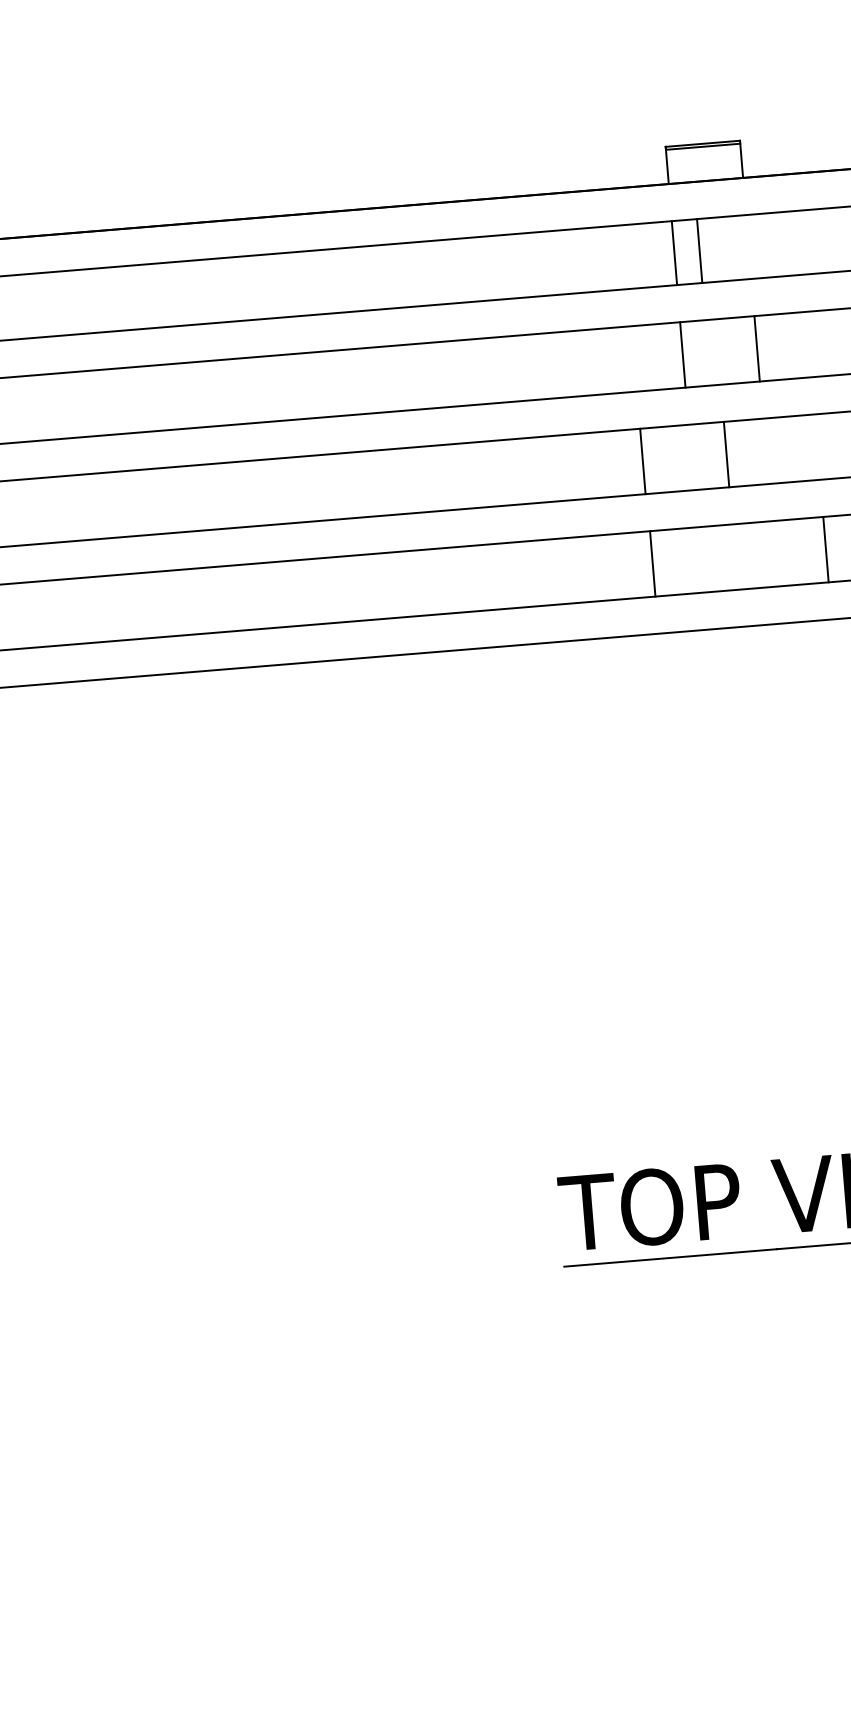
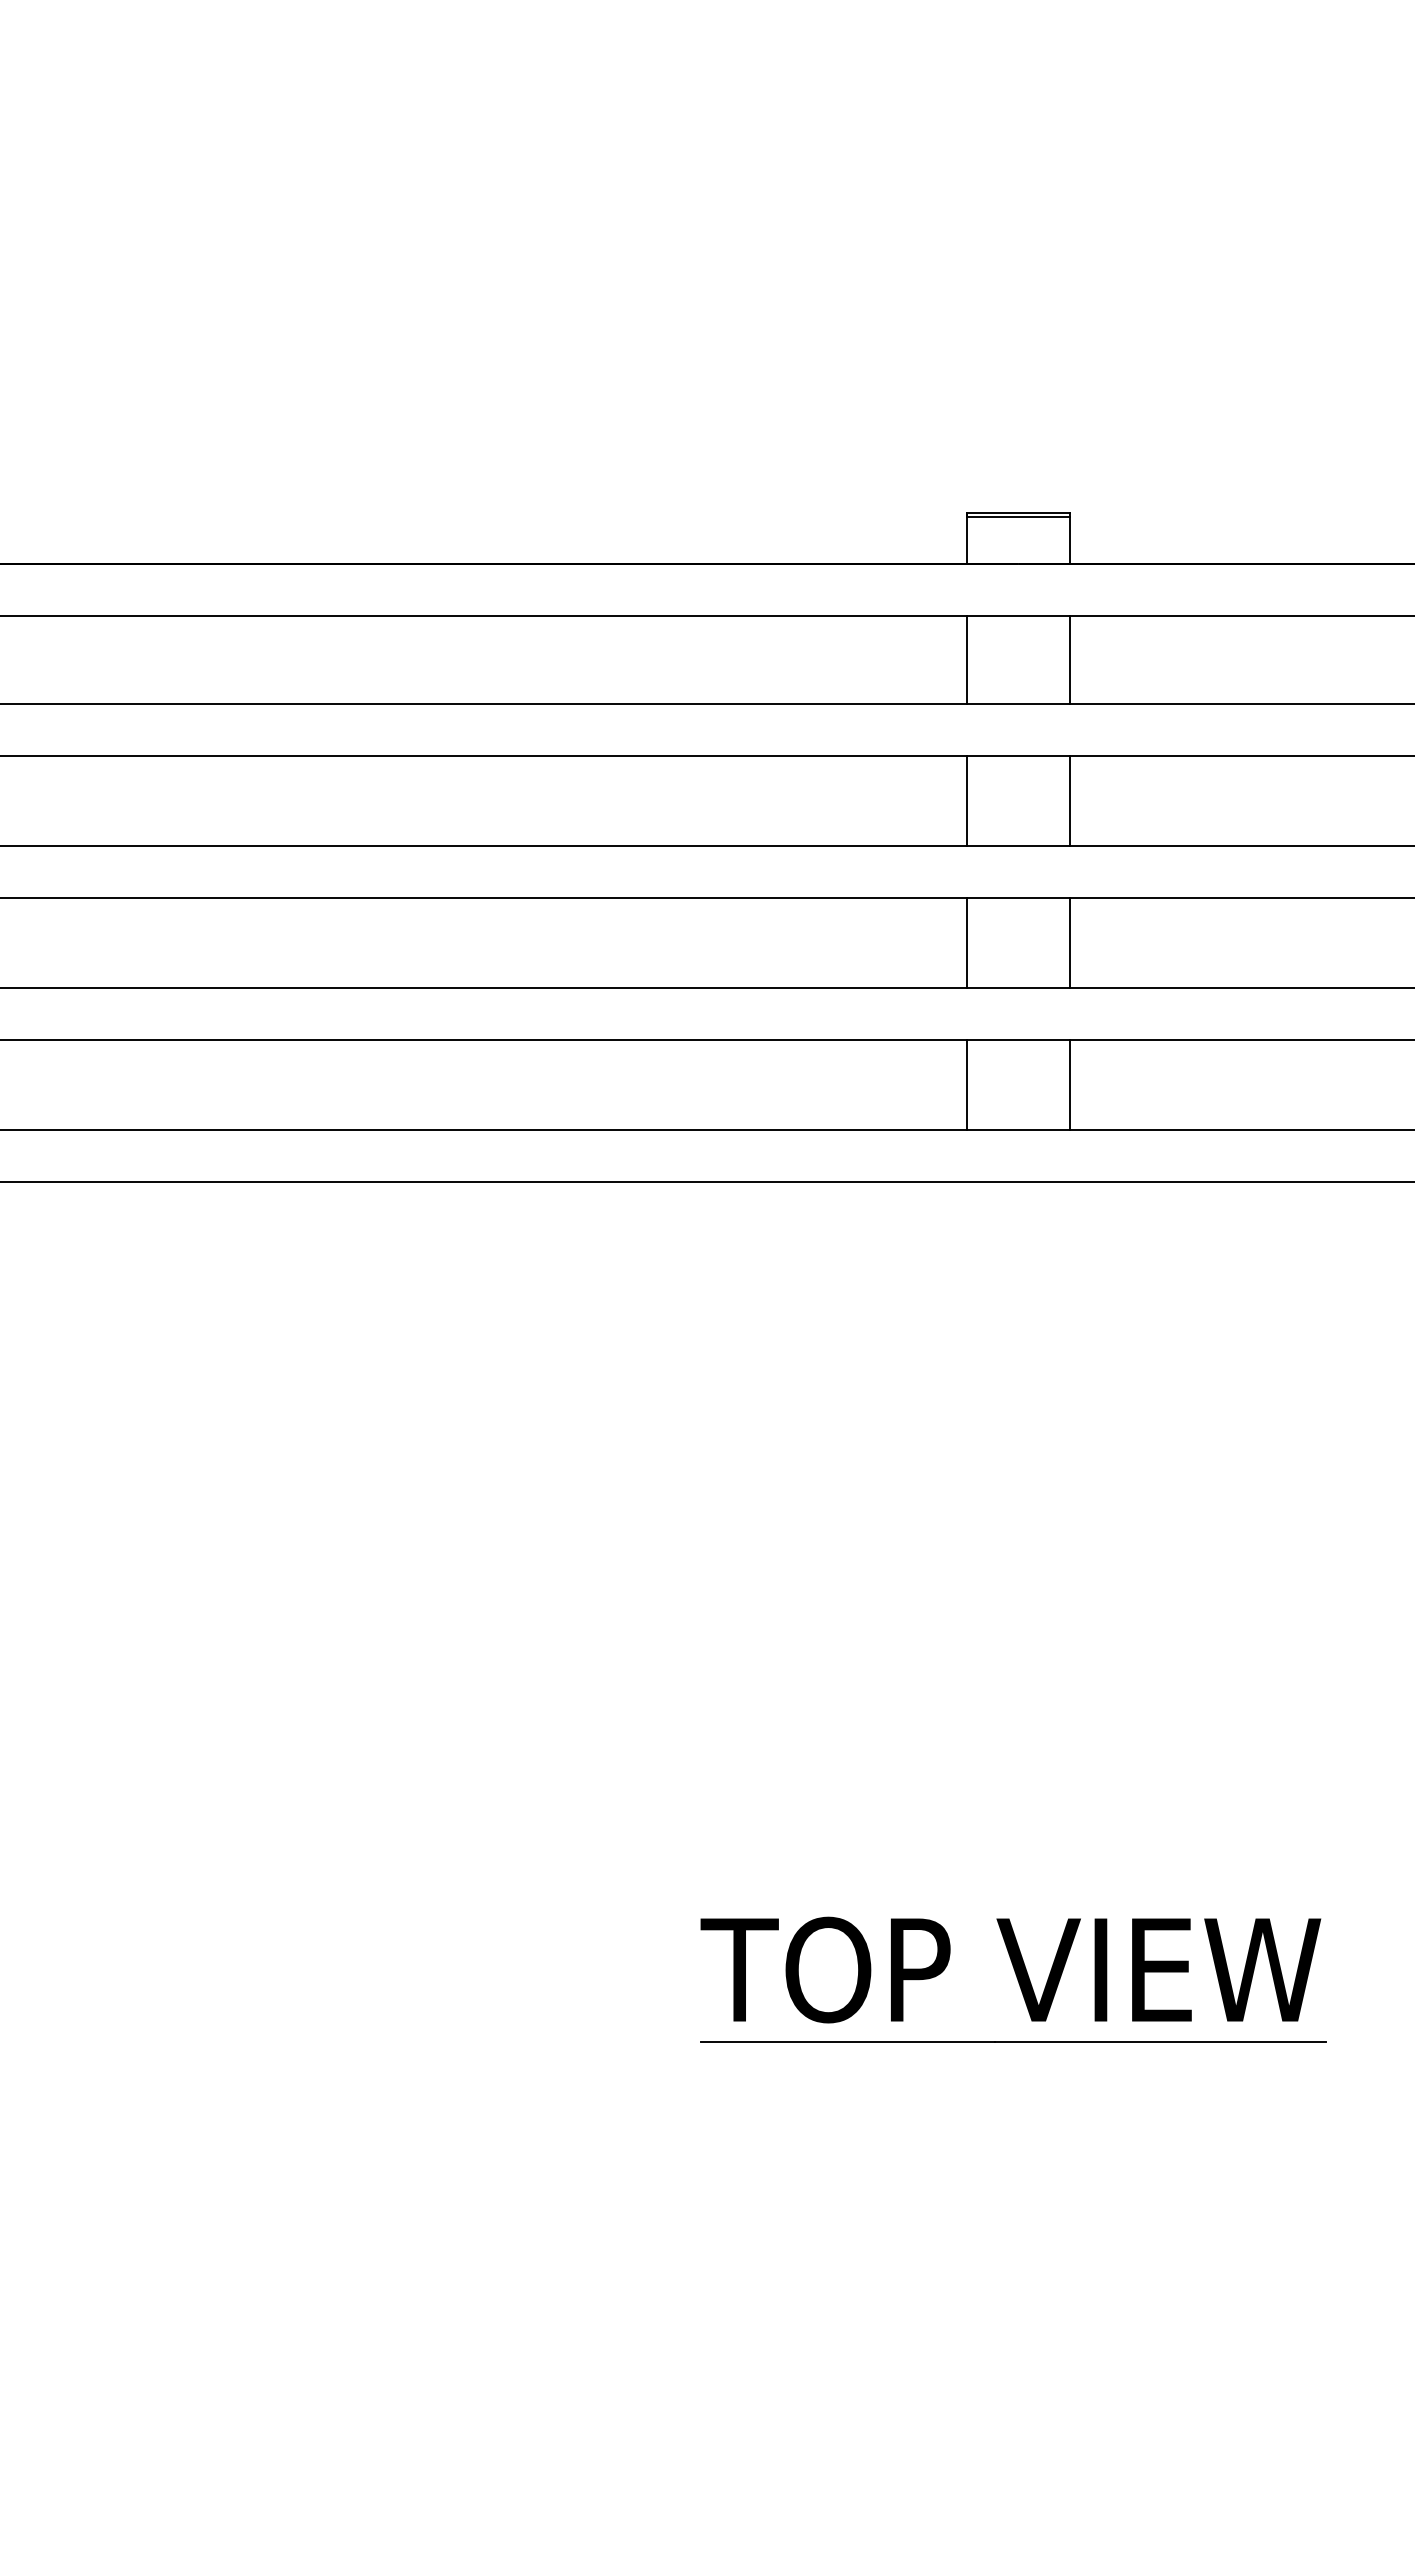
line: (699, 250) -> (1069, 659), moved
line: (726, 454) -> (1069, 942), moved
line: (643, 460) -> (967, 942), moved
line: (825, 549) -> (1069, 1084), moved
line: (653, 563) -> (967, 1084), moved

